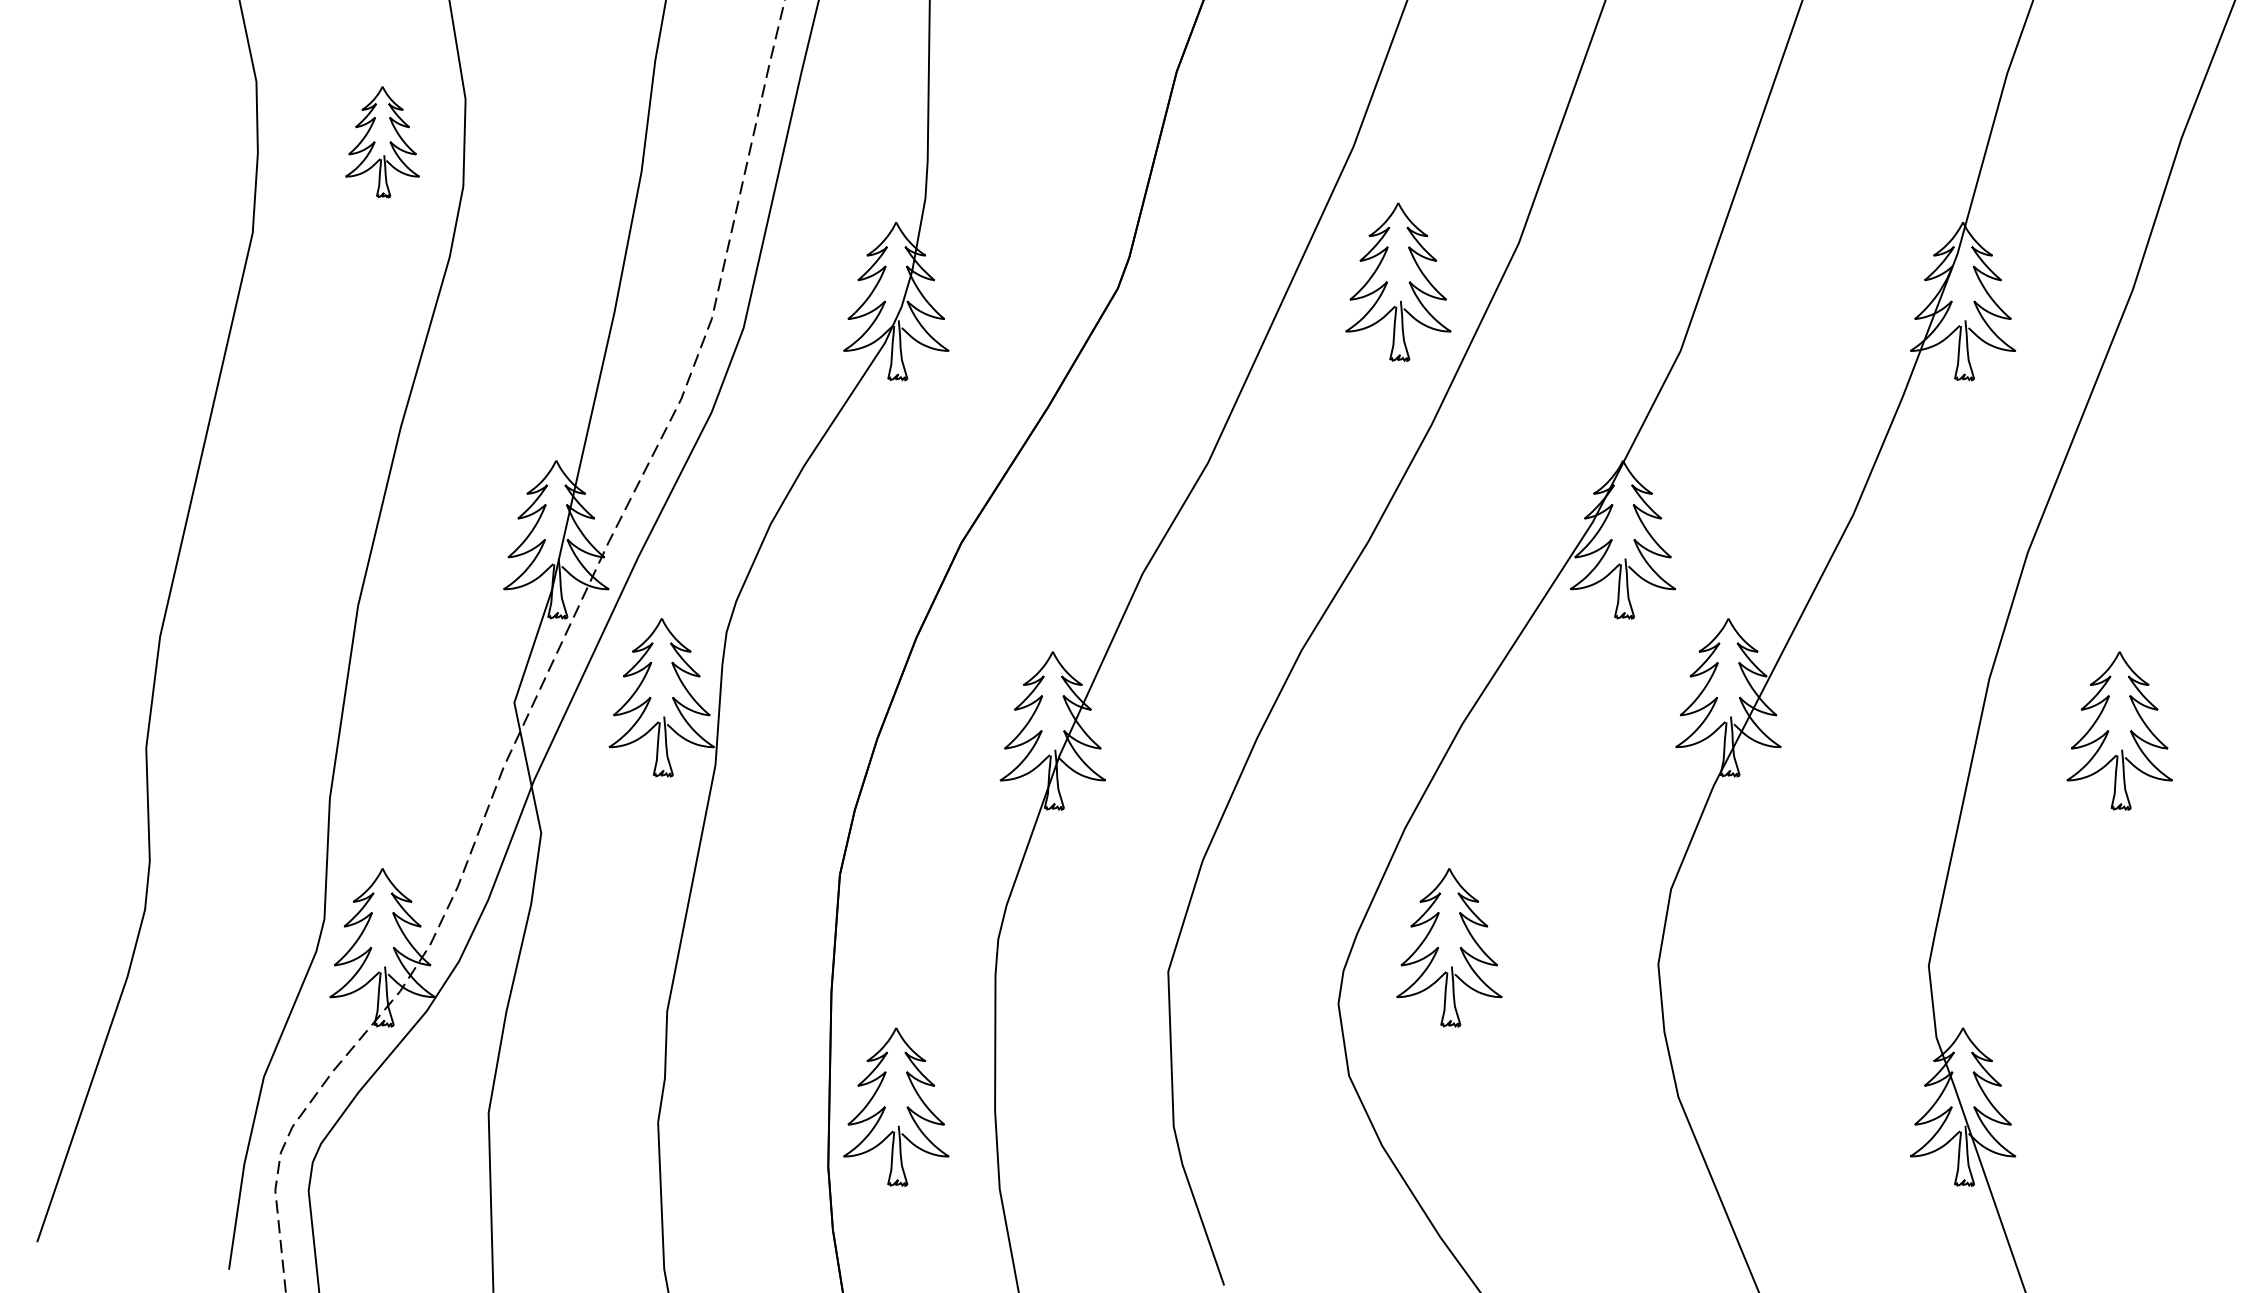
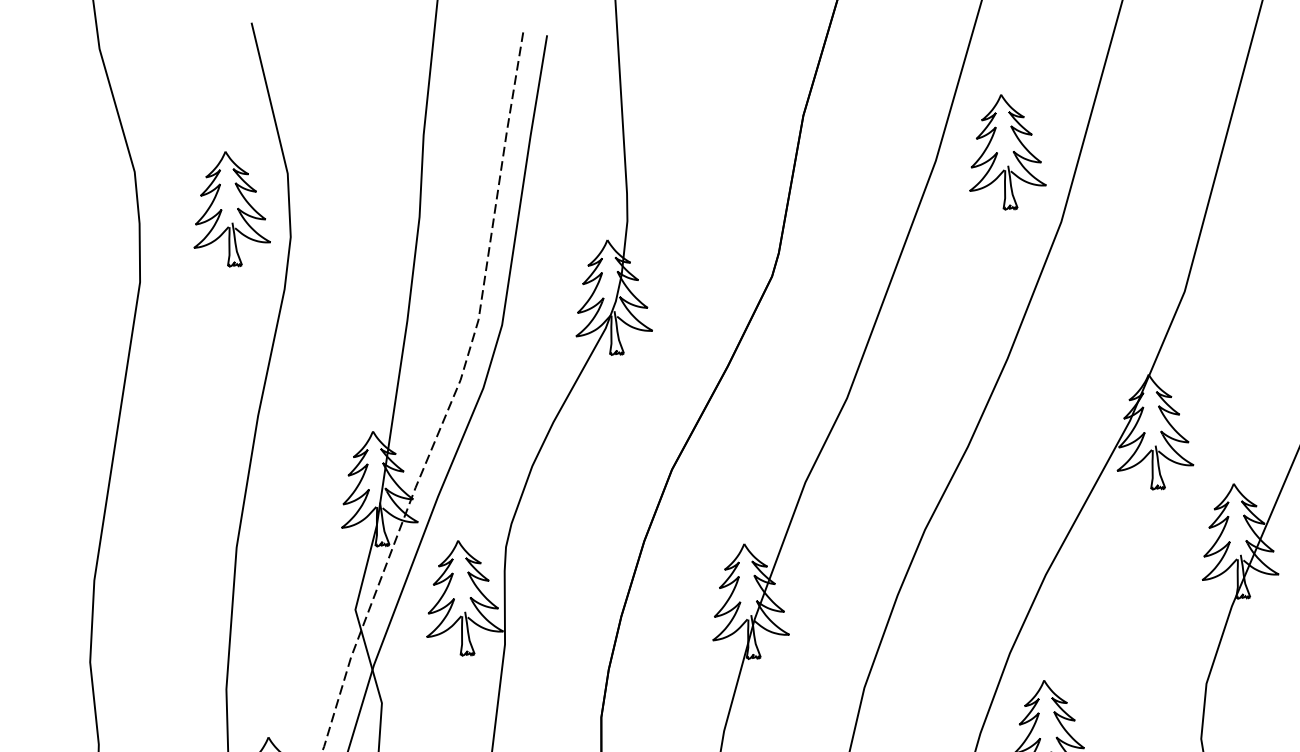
part: (382, 141) -> (229, 208), size x1.43
part: (1398, 281) -> (1005, 151), moved

